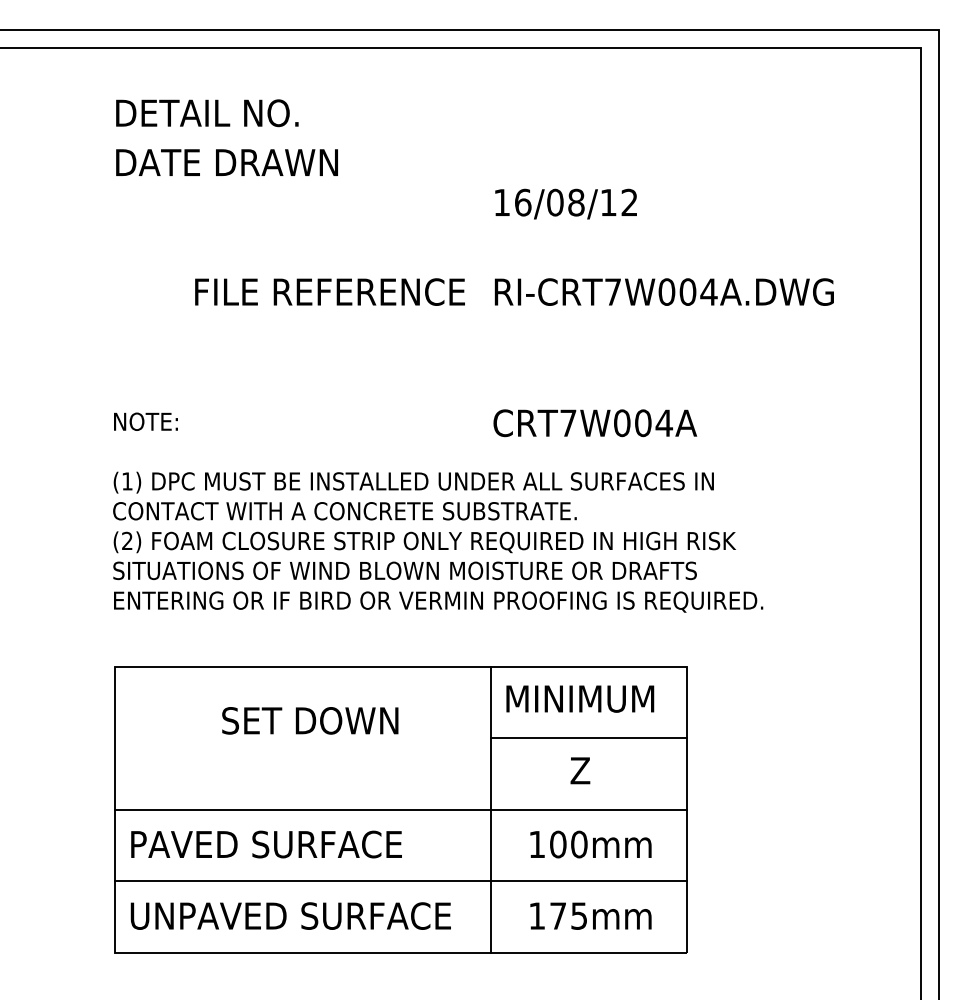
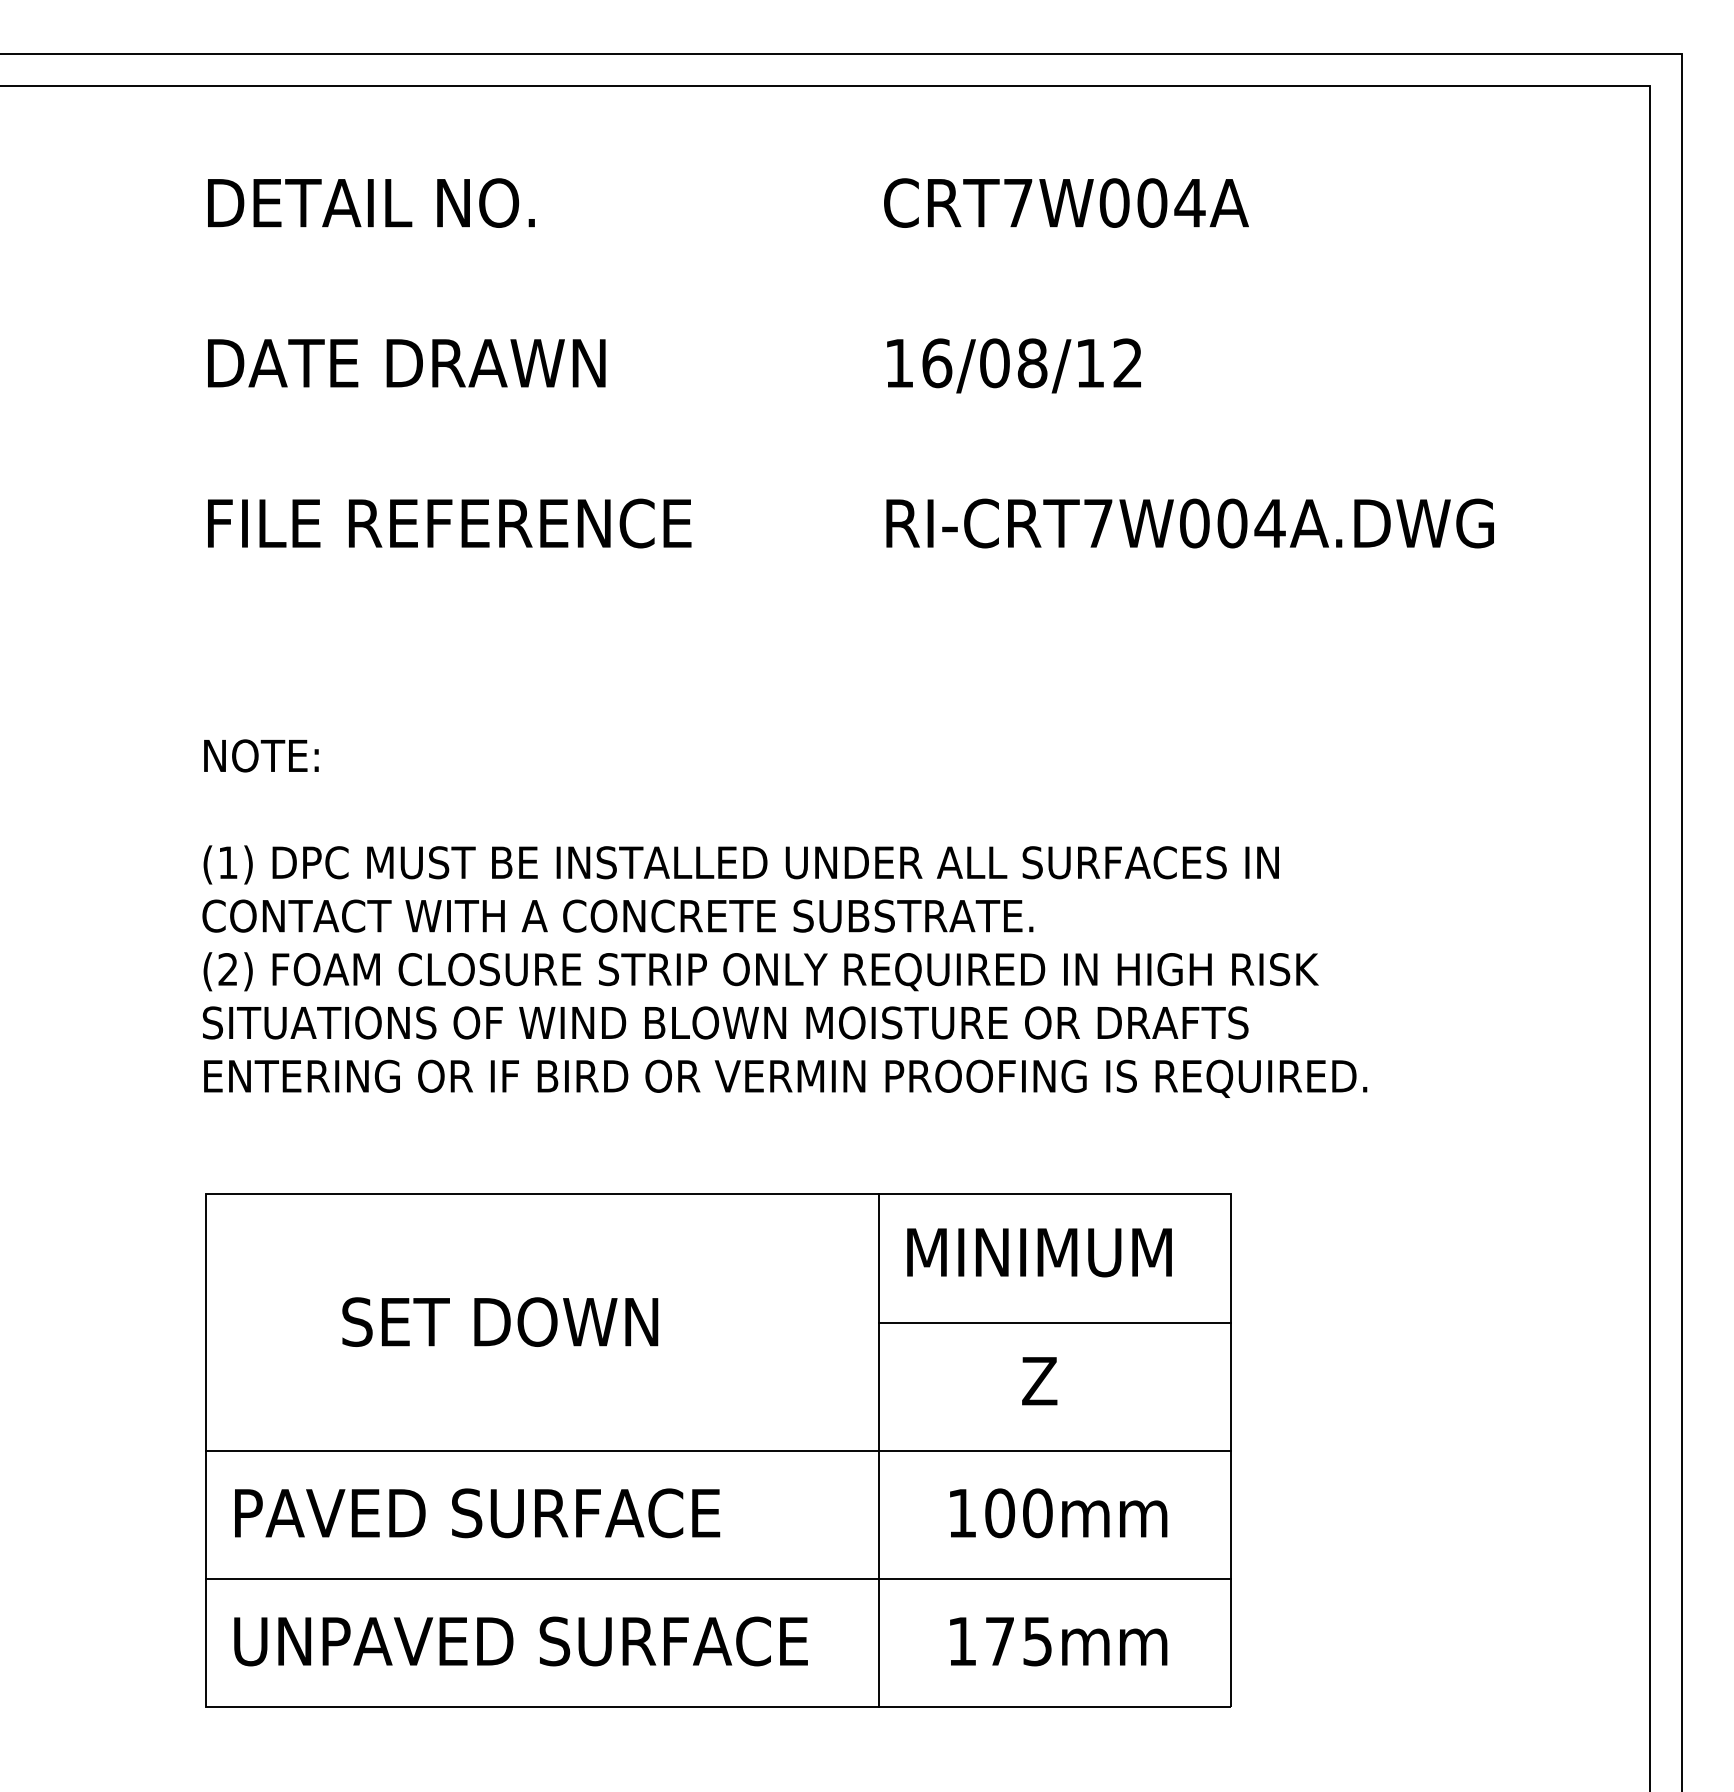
text: (226, 162) -> (405, 362), moved
text: (329, 291) -> (448, 522), moved
text: (595, 423) -> (1066, 203), moved
text: (310, 720) -> (500, 1321), moved

